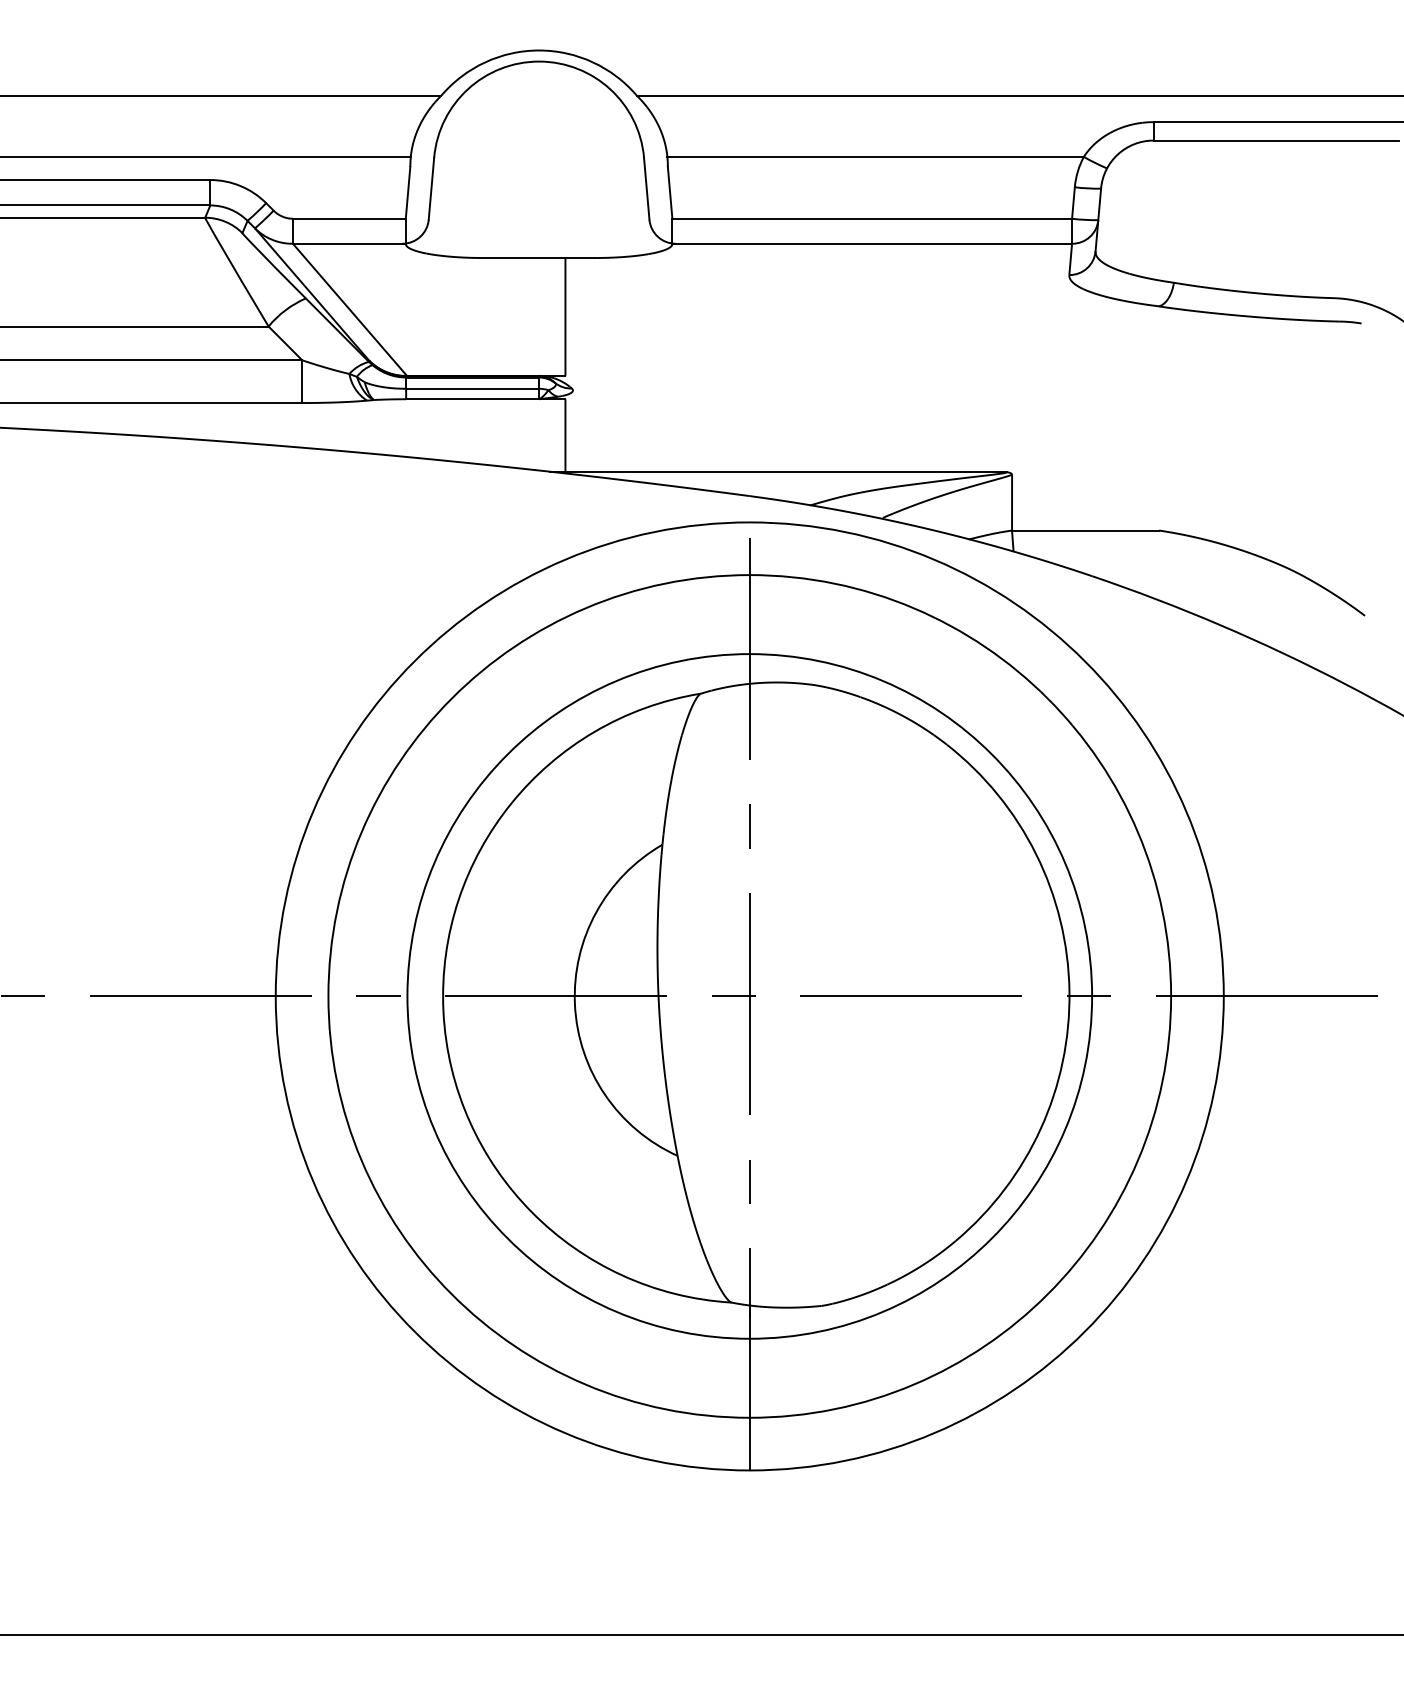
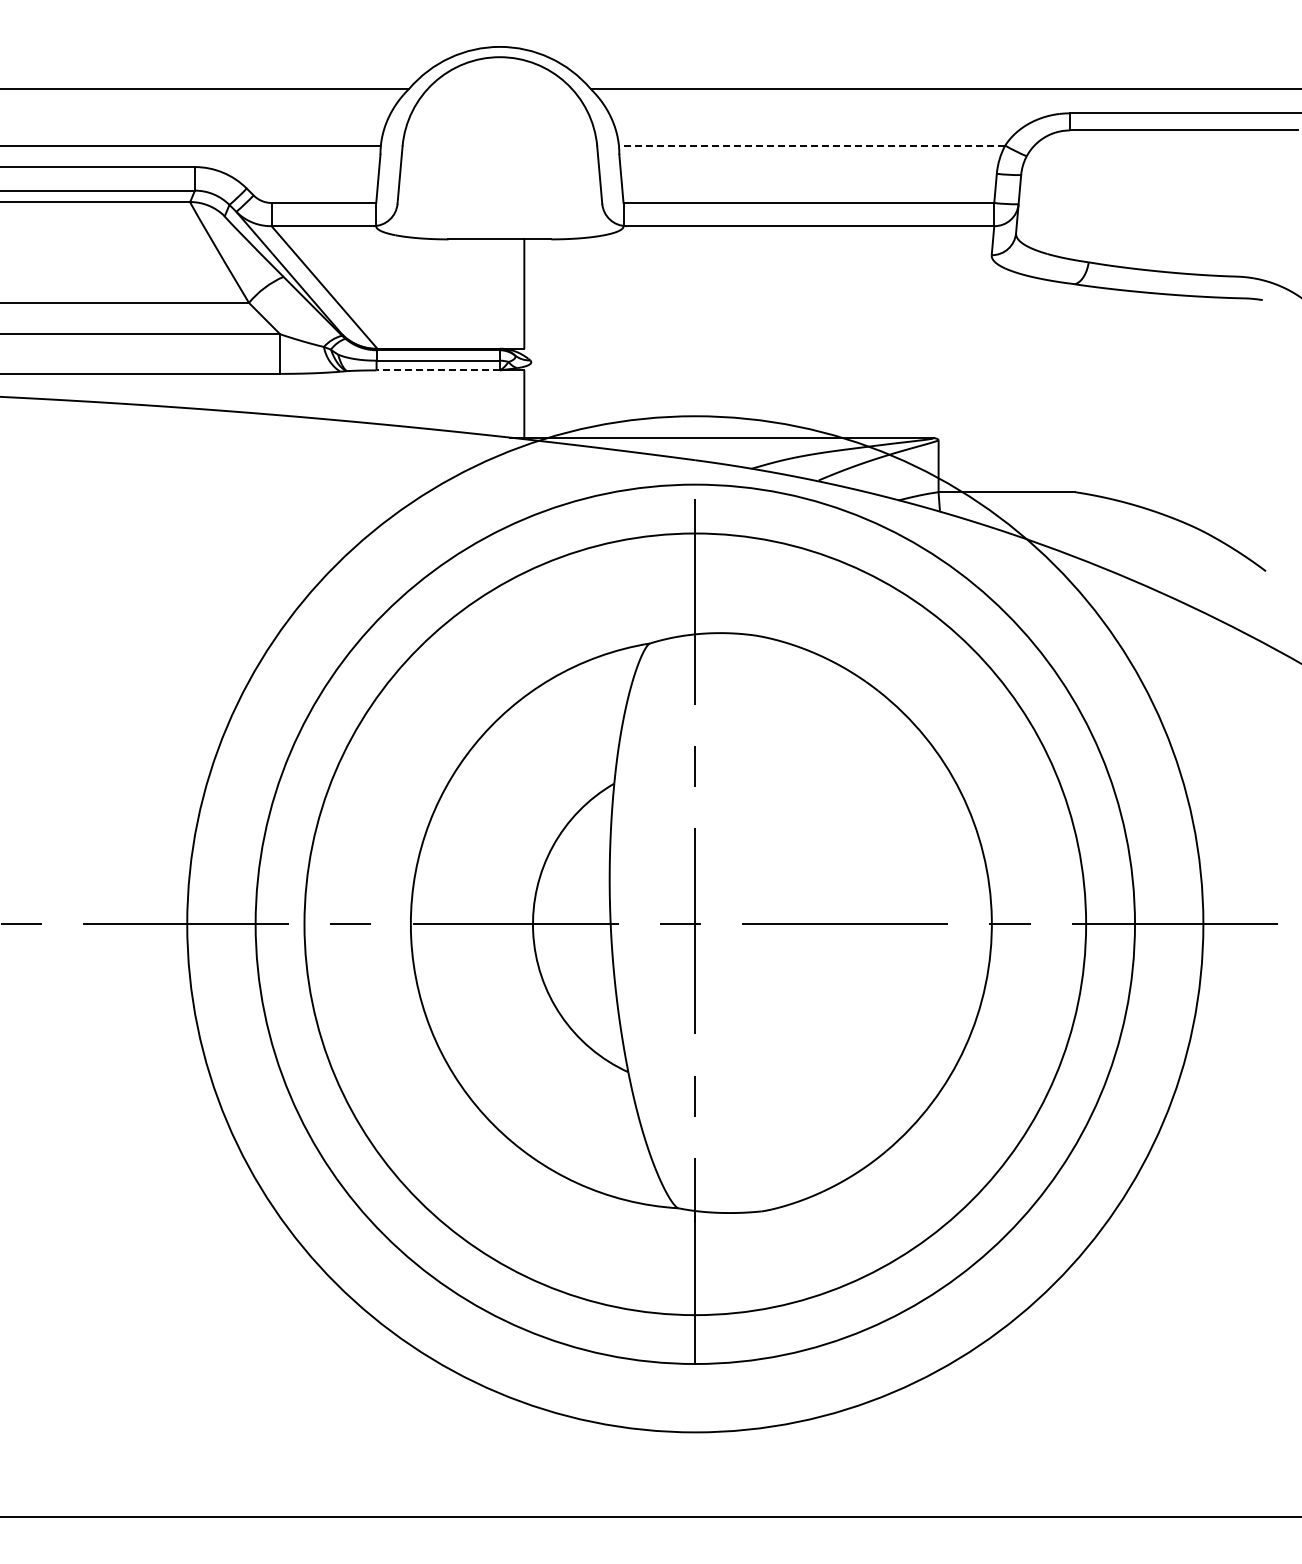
line: (875, 156) -> (811, 145), solid -> dashed
line: (472, 399) -> (438, 370), solid -> dashed
circle: (748, 995) -> (694, 923), size x1.6

